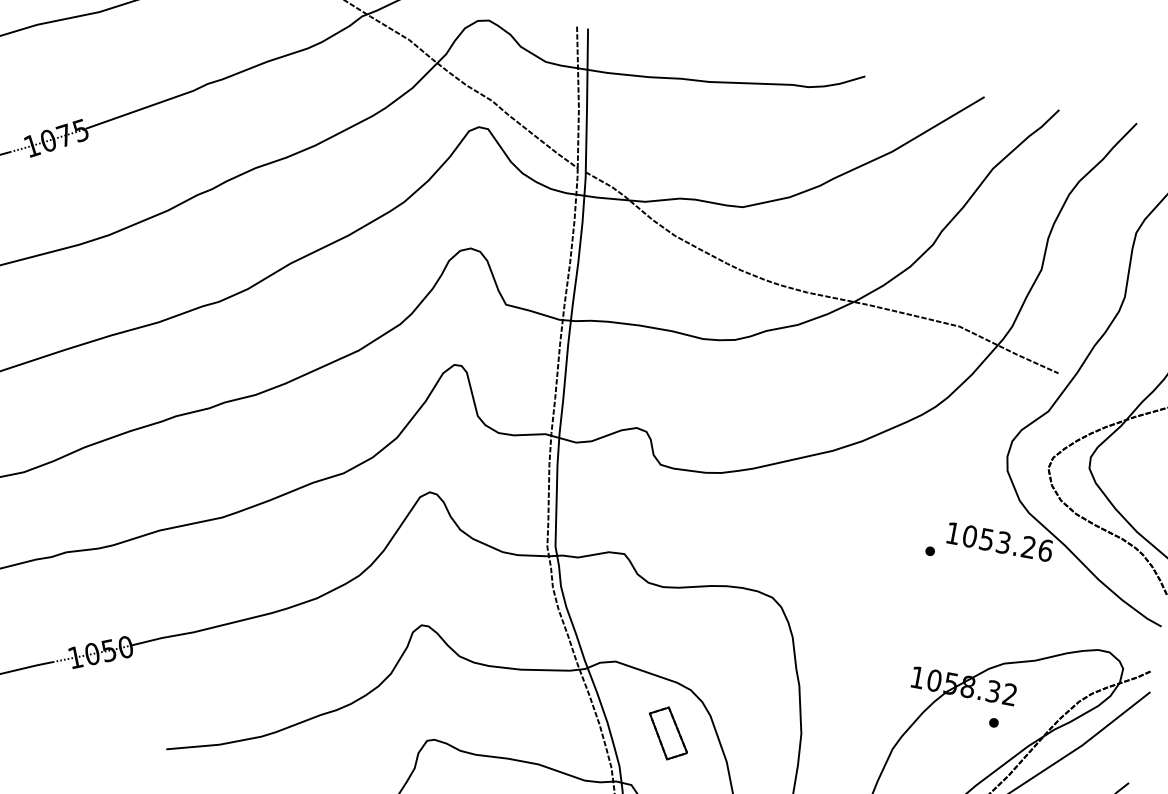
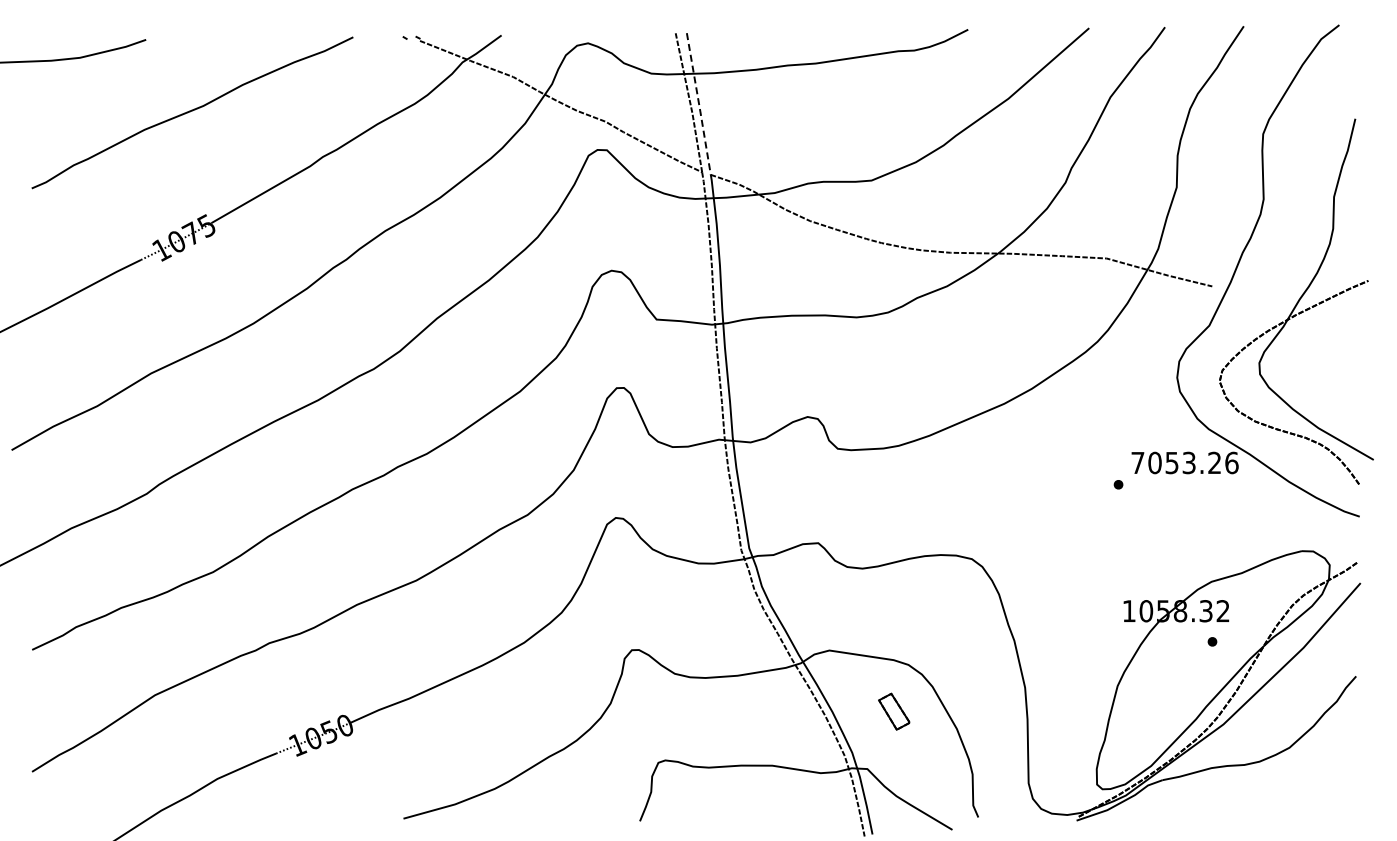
line: (587, 101) -> (699, 104), solid -> dashed
text: (952, 532) -> (1137, 462), 1053.26 -> 7053.26
part: (668, 733) -> (894, 711), size x0.7

